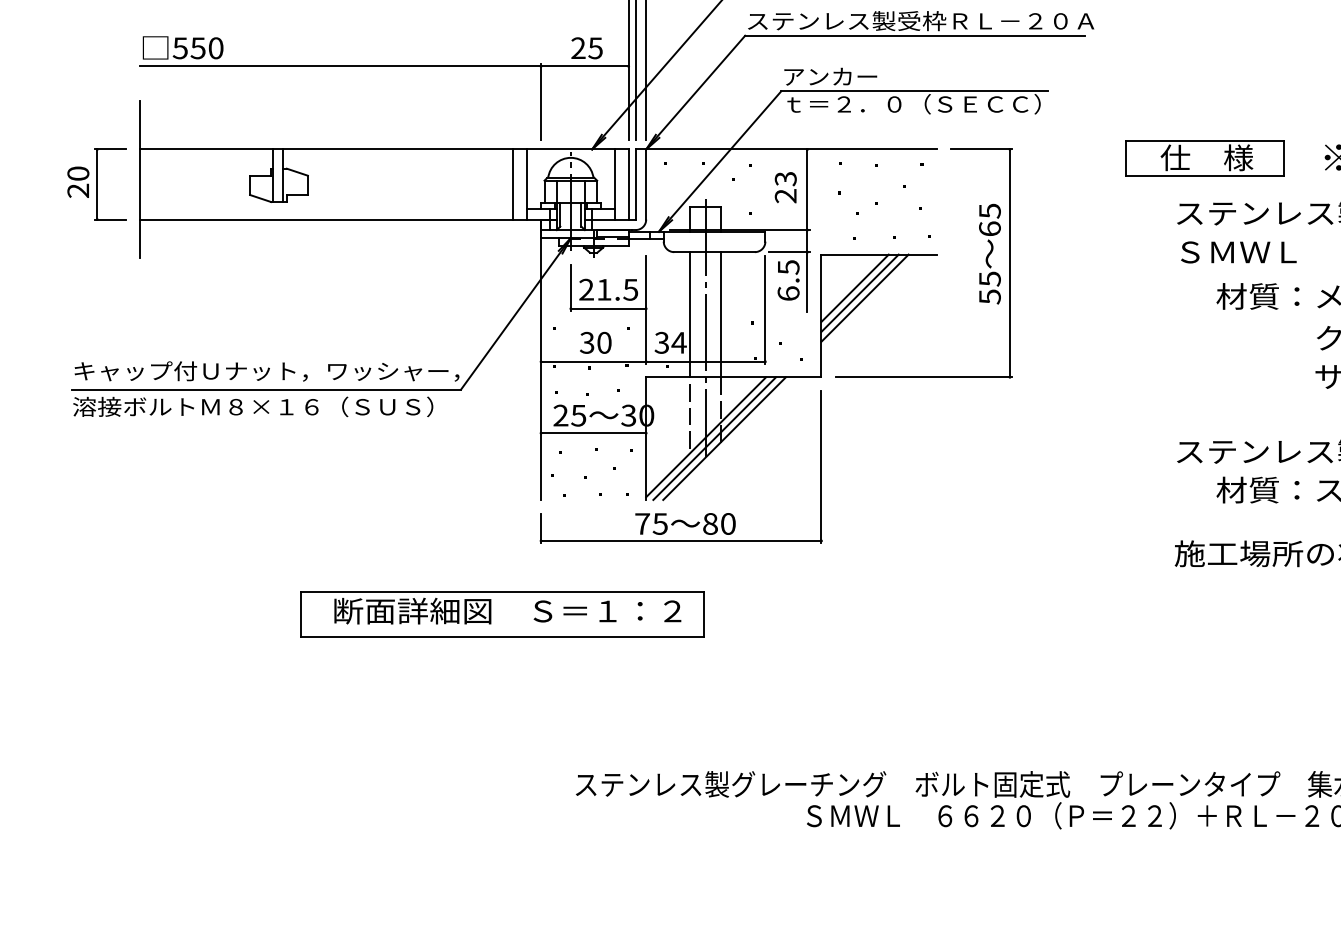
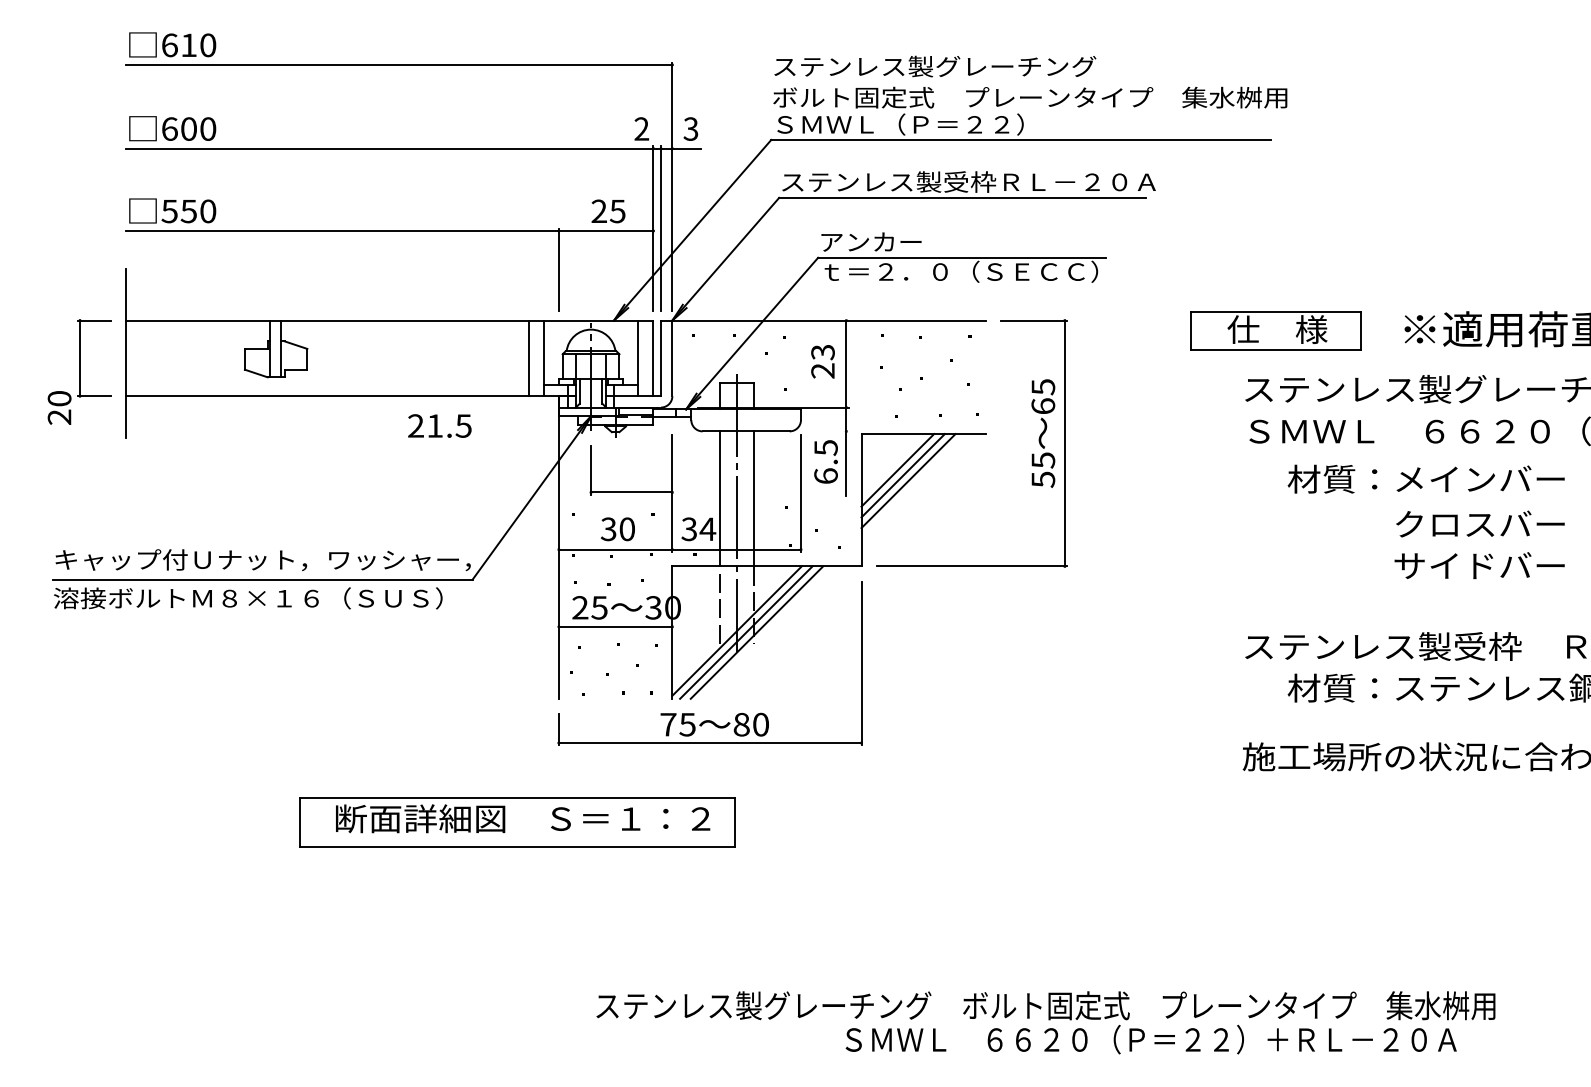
text: (78, 181) -> (59, 407), moved
line: (789, 252) -> (826, 431), removed
text: (608, 289) -> (439, 425), moved

